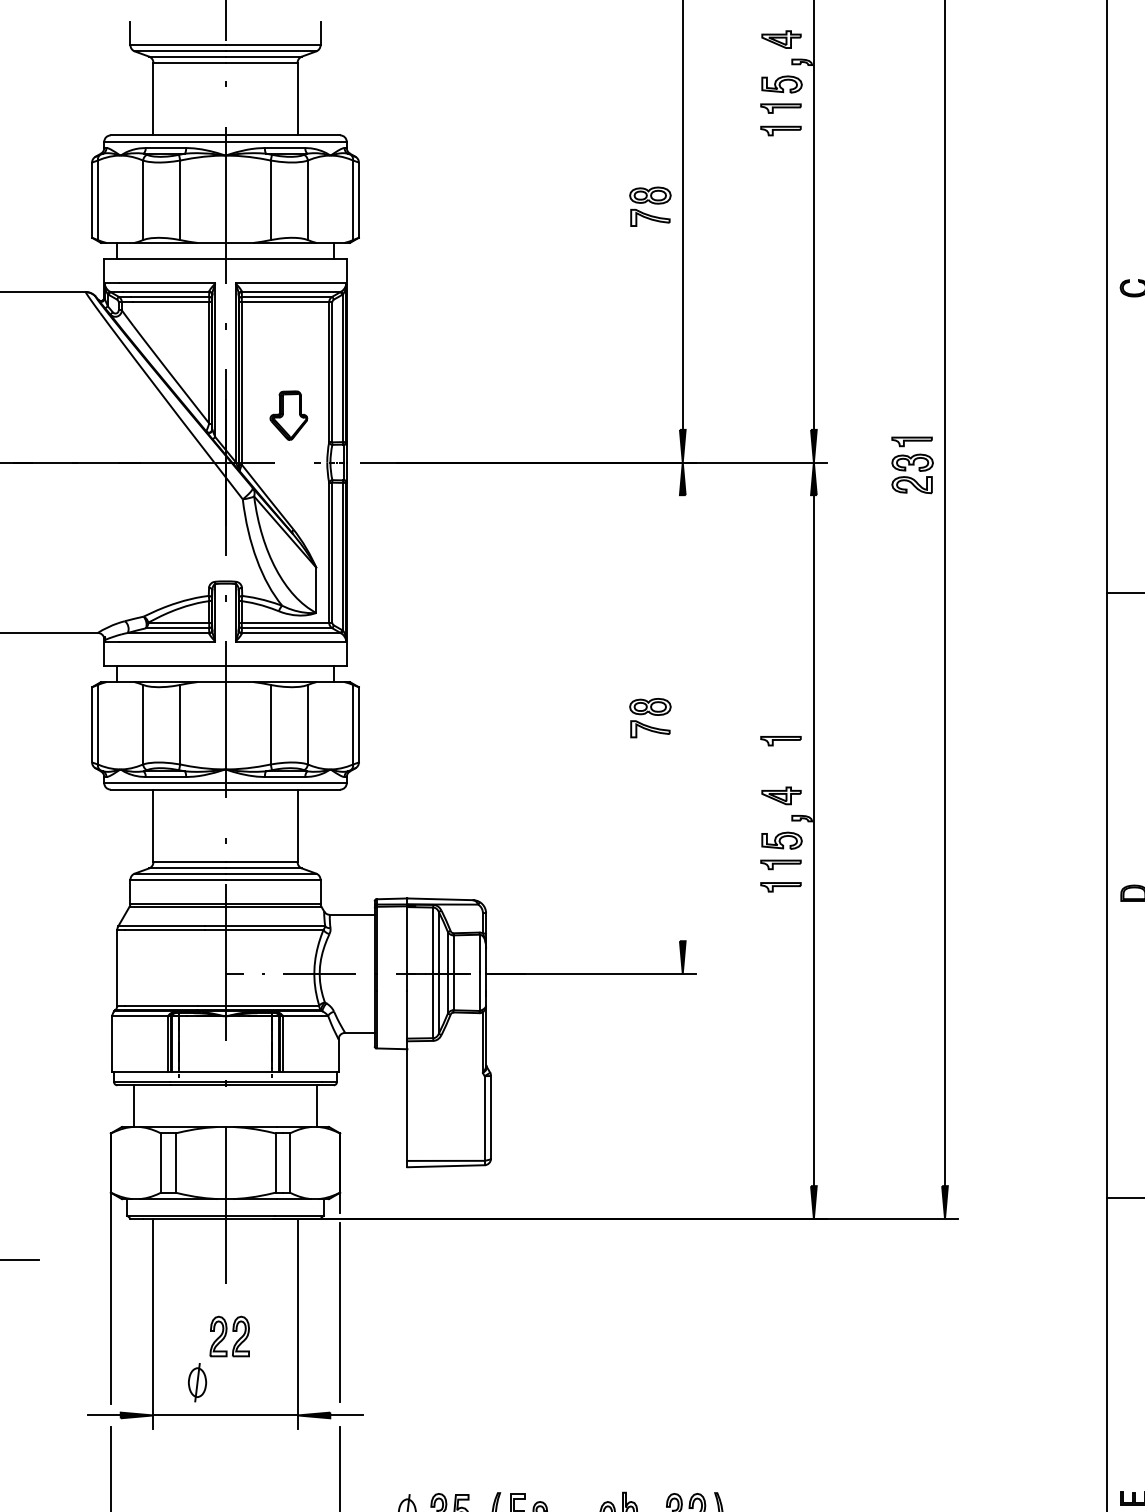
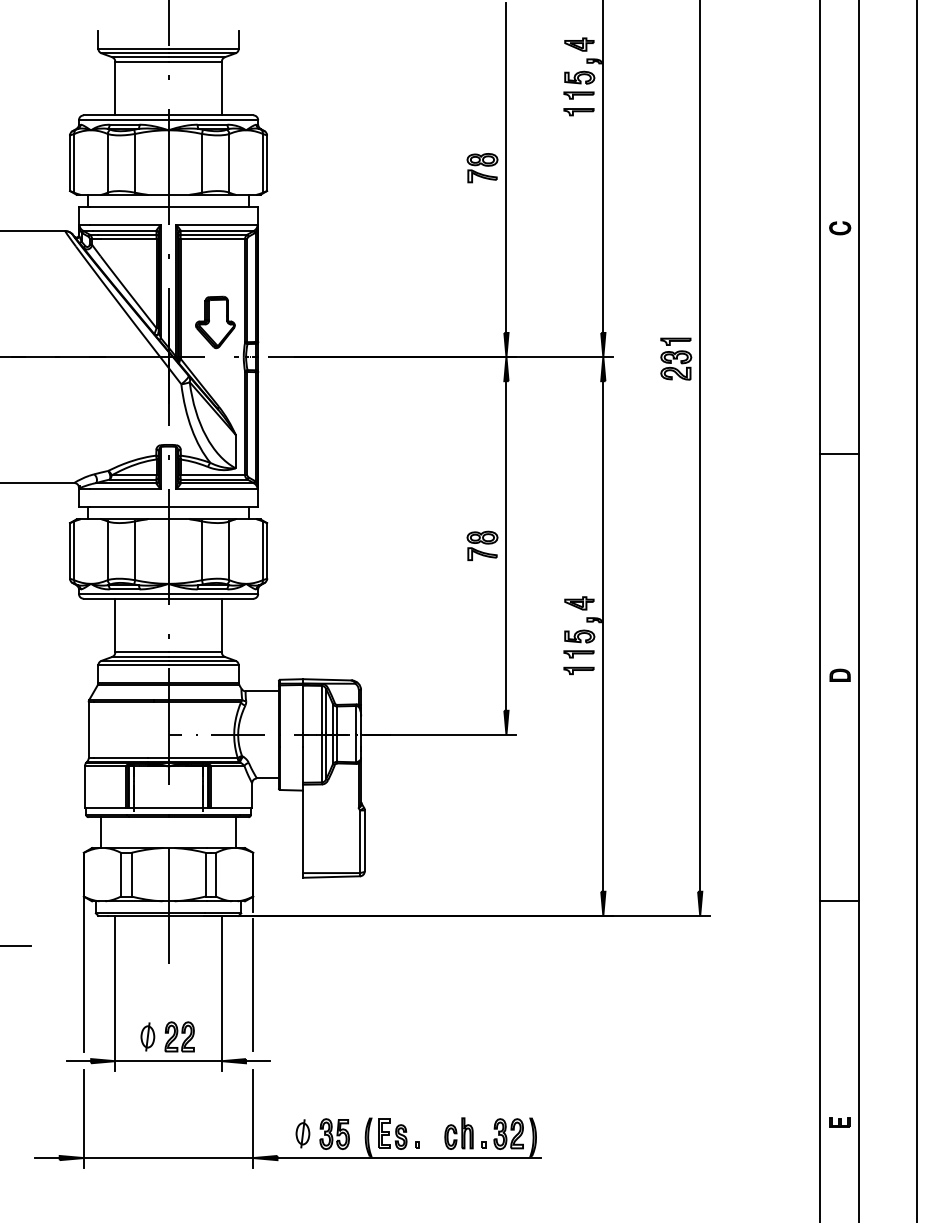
part: (289, 415) -> (215, 322), size x1.43
line: (682, 717) -> (506, 545), added
part: (780, 740) -> (578, 562), removed
part: (229, 1336) -> (179, 1036), moved

